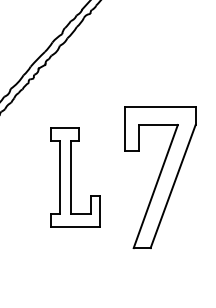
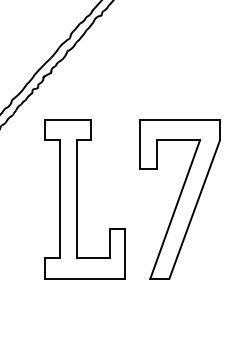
part: (75, 177) -> (84, 199), size x1.43

